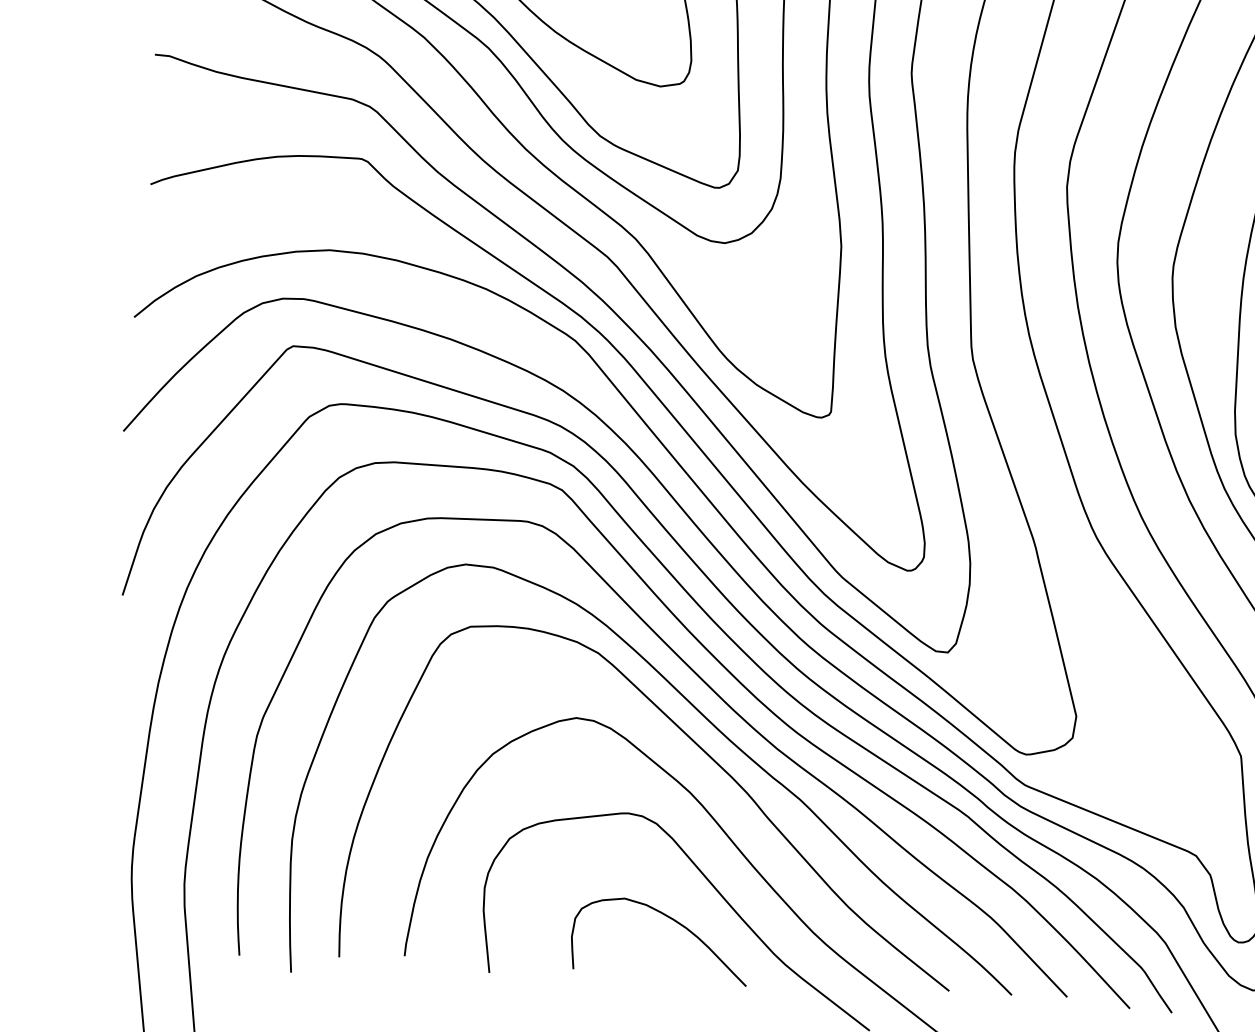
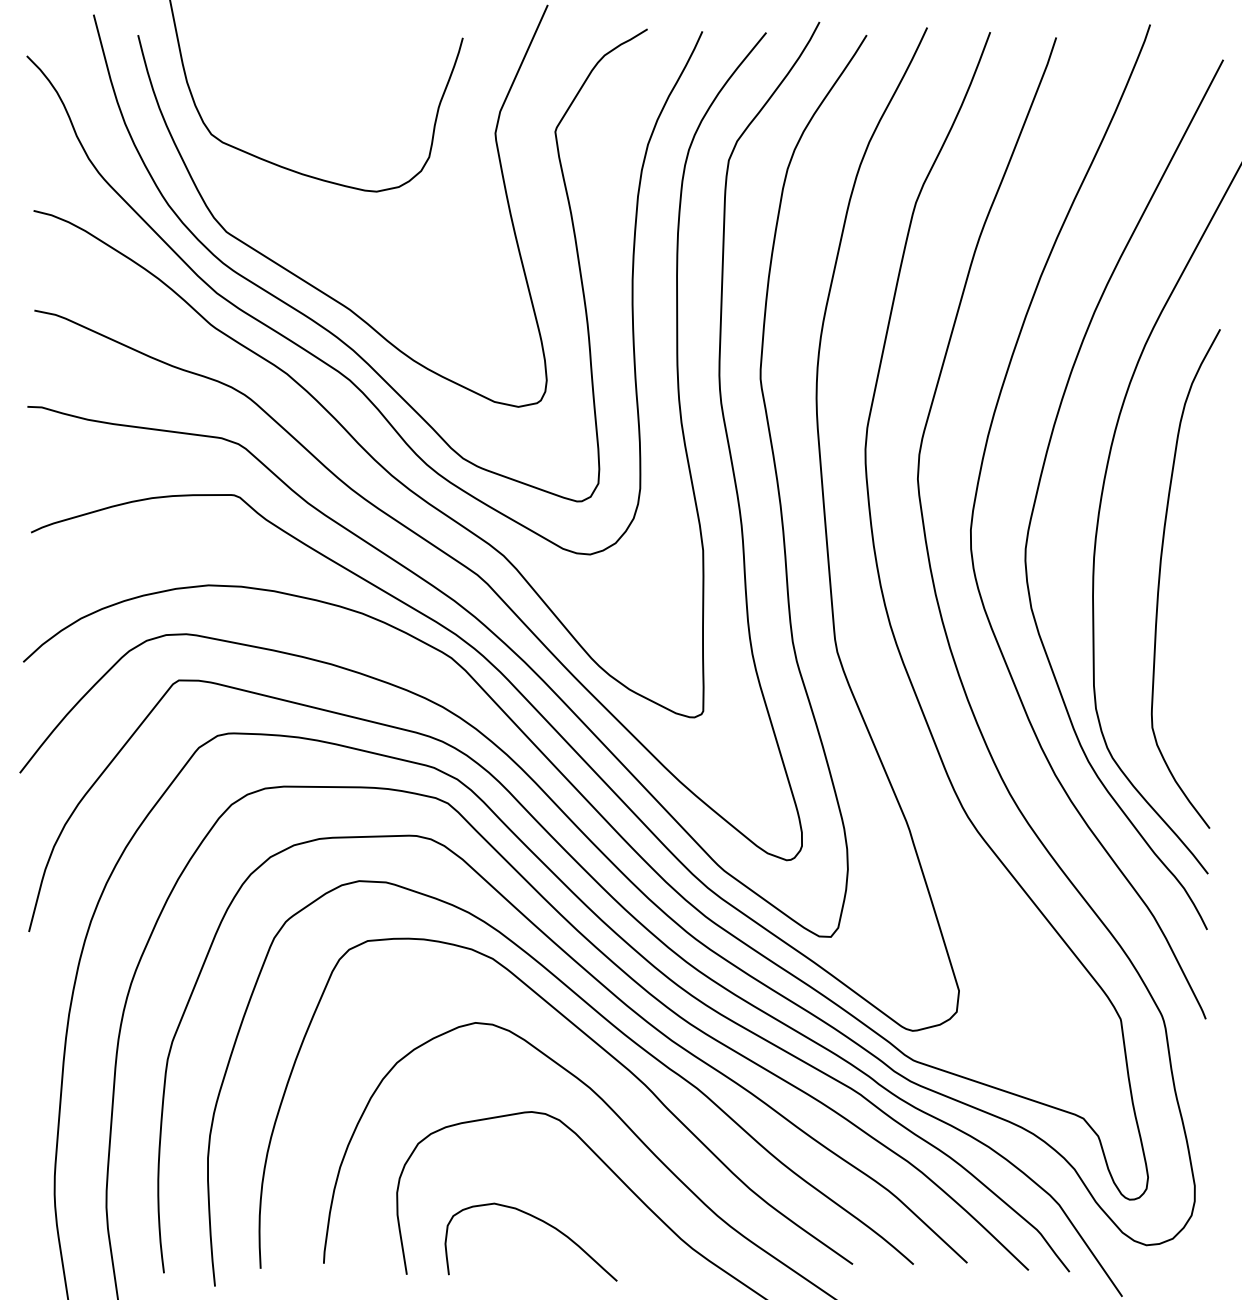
curve: (675, 922) -> (544, 1223), moved

